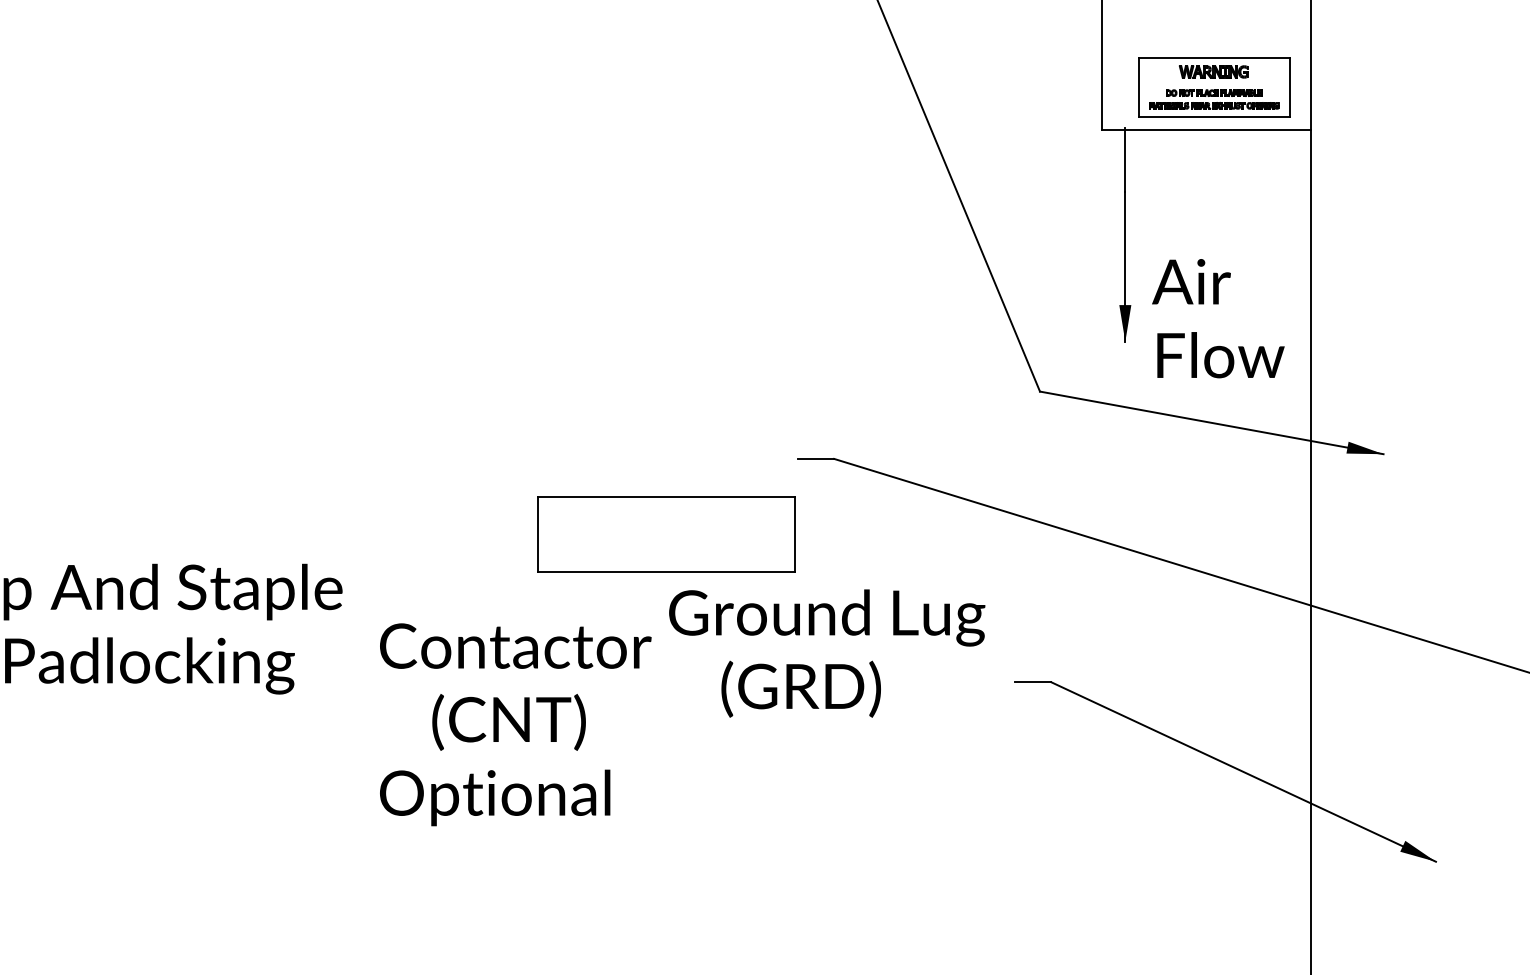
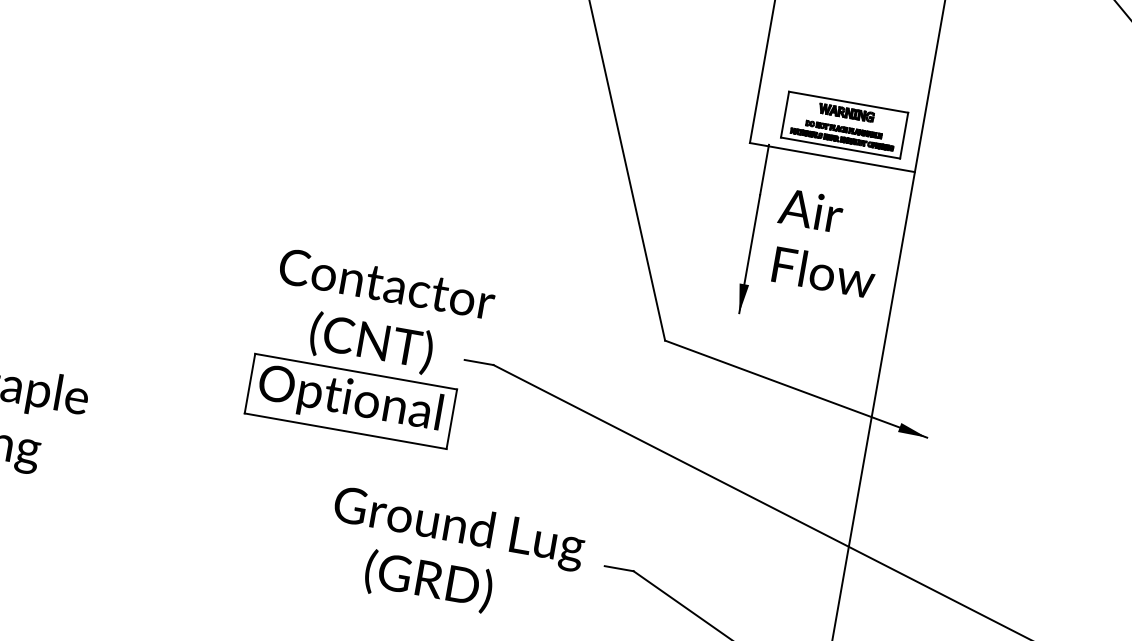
text: (1218, 318) -> (827, 243), moved
text: (827, 653) -> (454, 556), moved
text: (515, 724) -> (376, 345), moved

